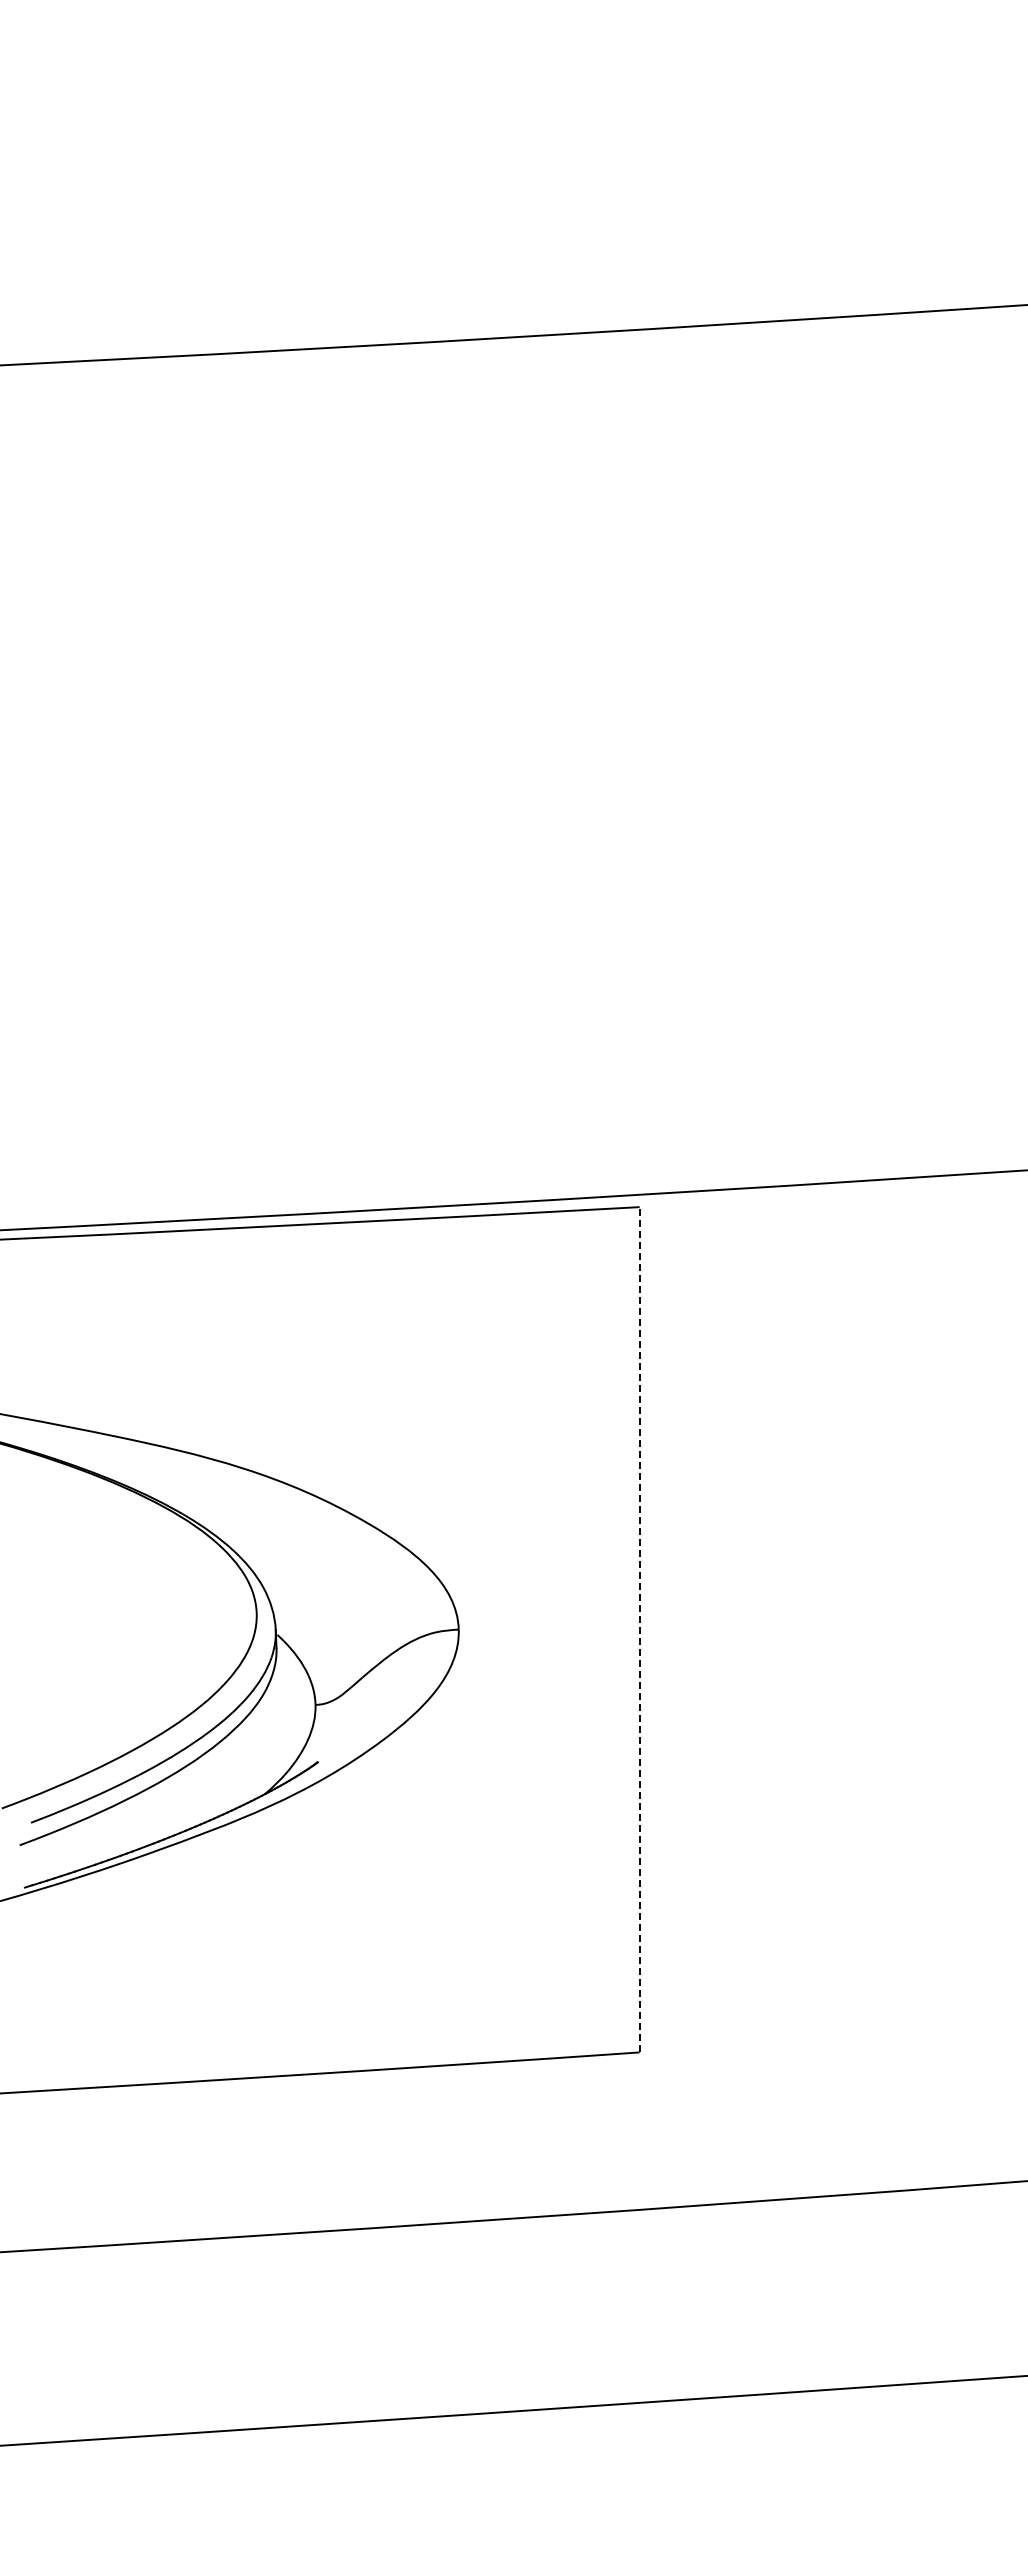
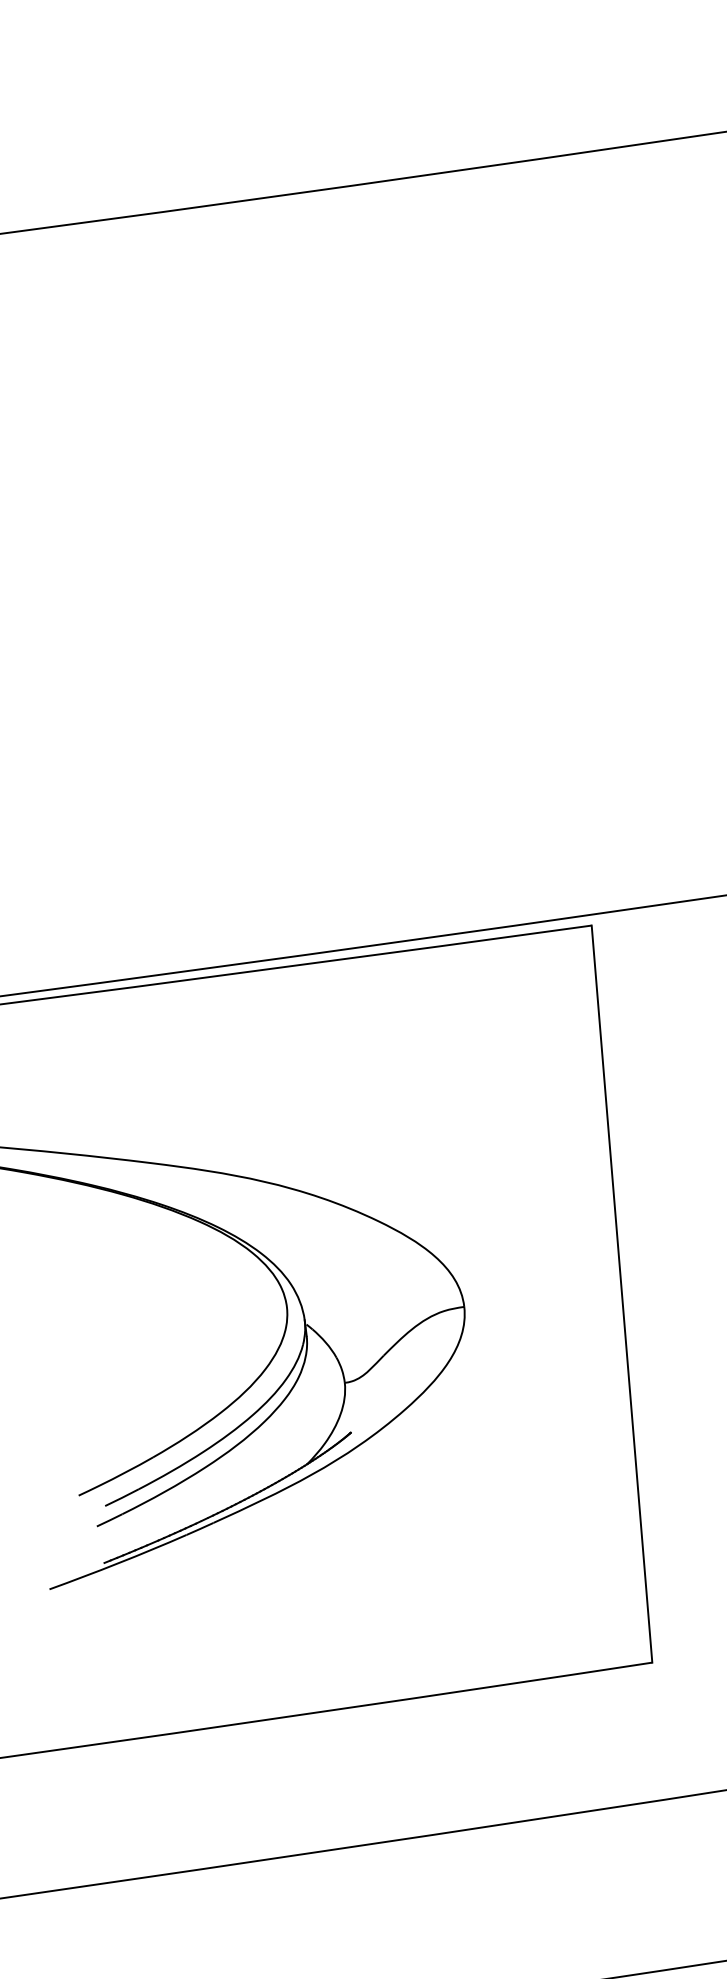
line: (639, 1629) -> (621, 1293), dashed -> solid

